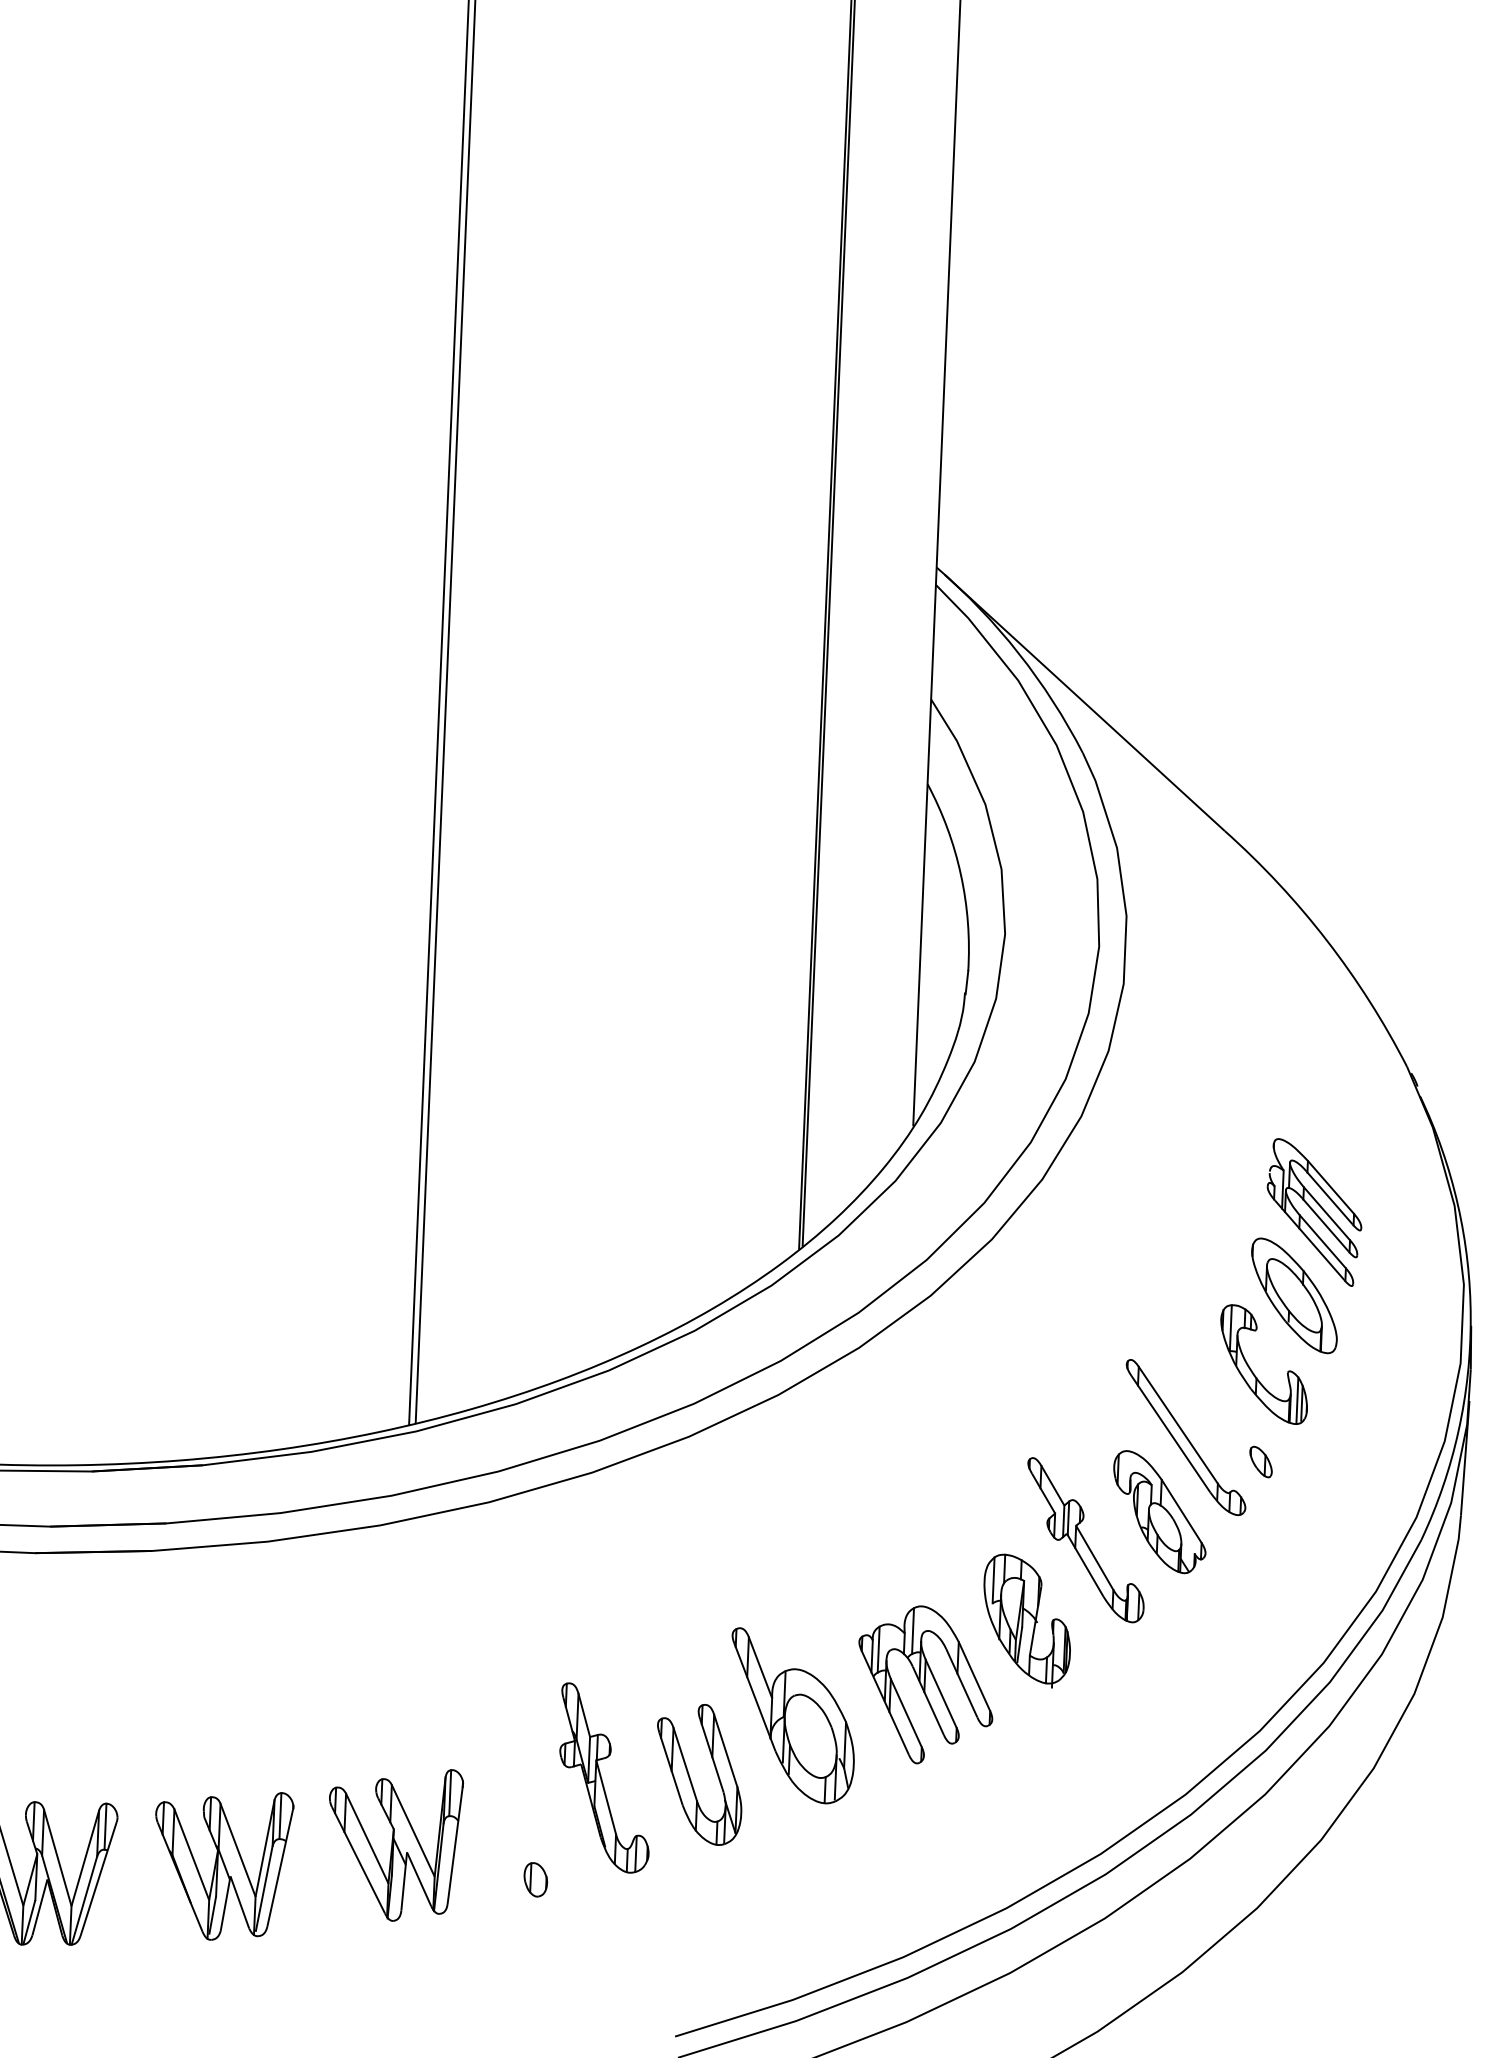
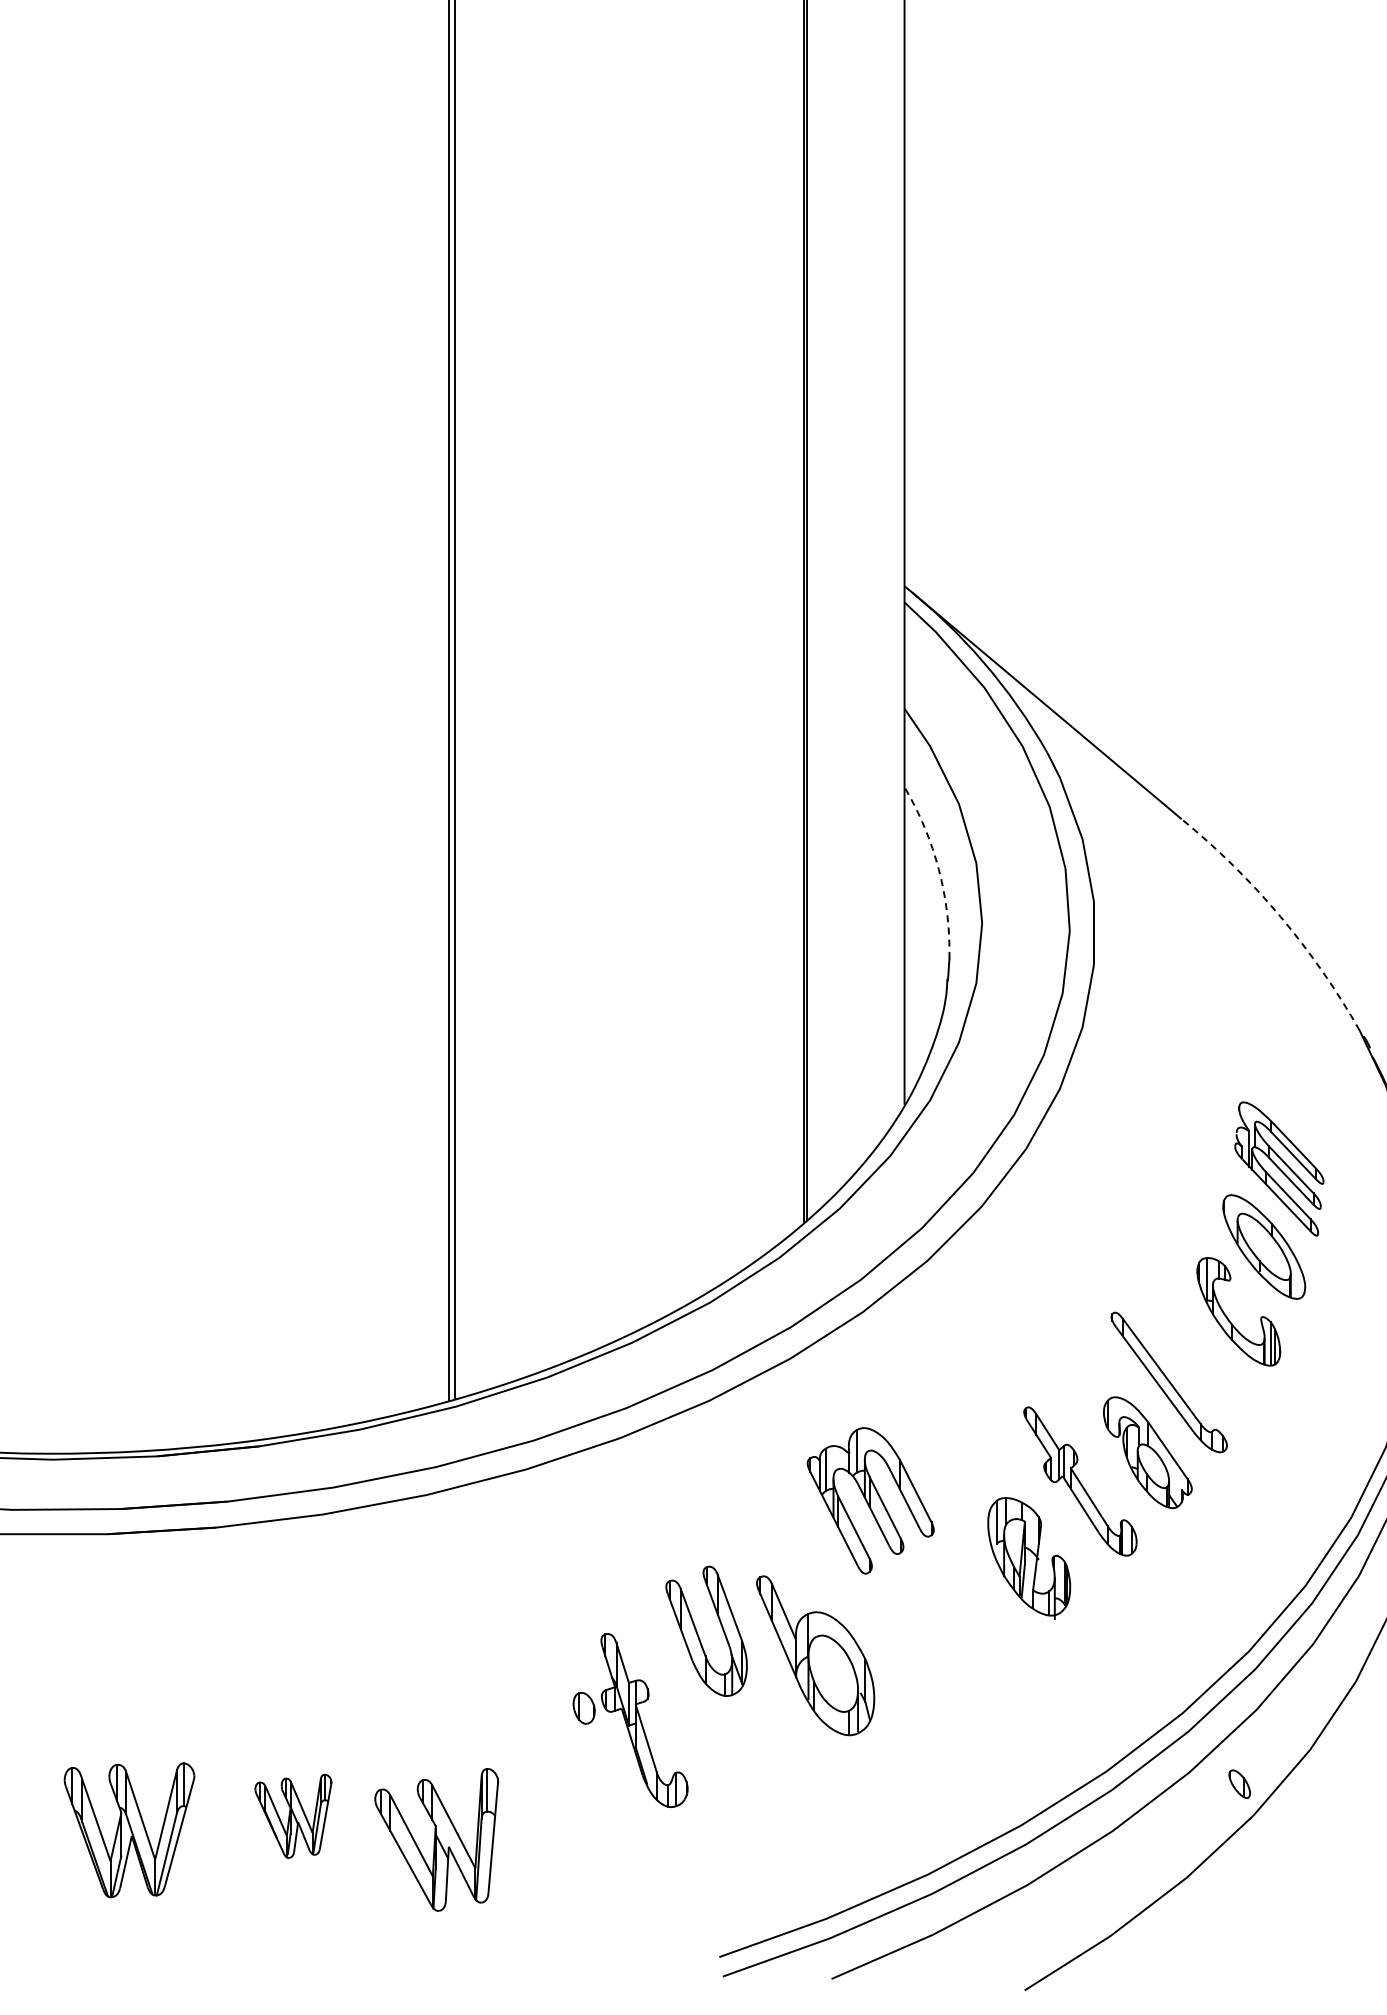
arc: (960, 874) -> (938, 869), solid -> dashed
arc: (1326, 940) -> (1280, 916), solid -> dashed
part: (1260, 1461) -> (1239, 1783), moved
part: (925, 1684) -> (870, 1500), moved
part: (690, 1776) -> (698, 1633), moved
part: (394, 1843) -> (436, 1839), moved
part: (222, 1865) -> (293, 1816), size x0.6
part: (535, 1879) -> (583, 1708), moved

